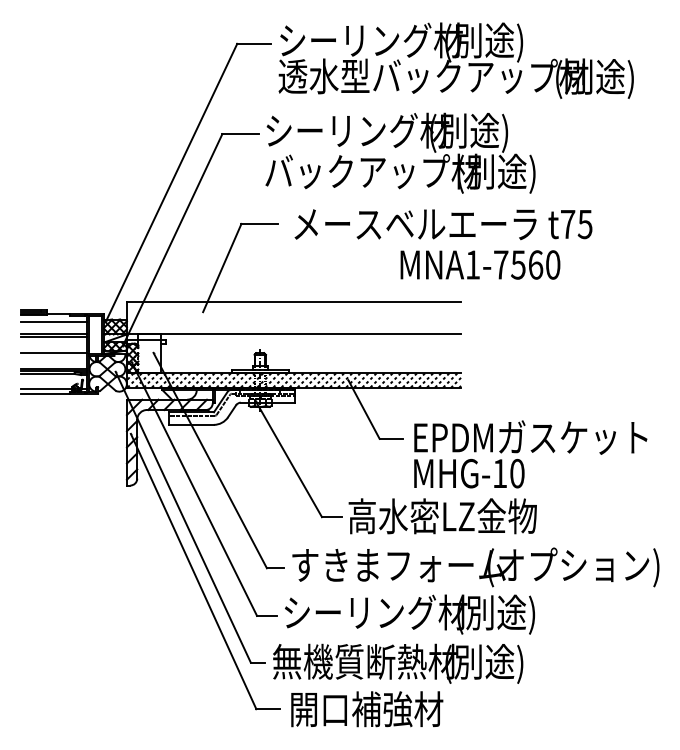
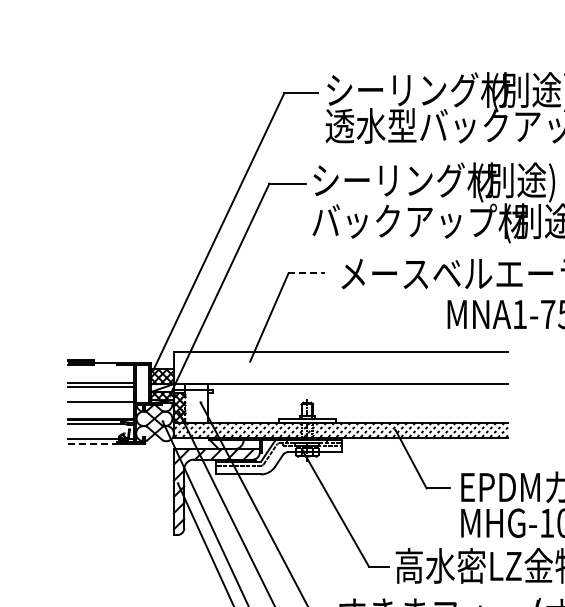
line: (260, 223) -> (307, 273), solid -> dashed
line: (53, 321) -> (100, 371), removed
line: (45, 393) -> (92, 443), solid -> dashed

